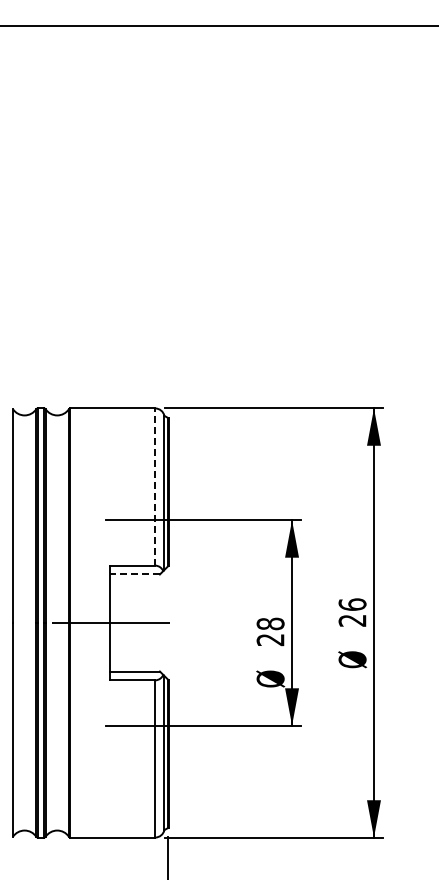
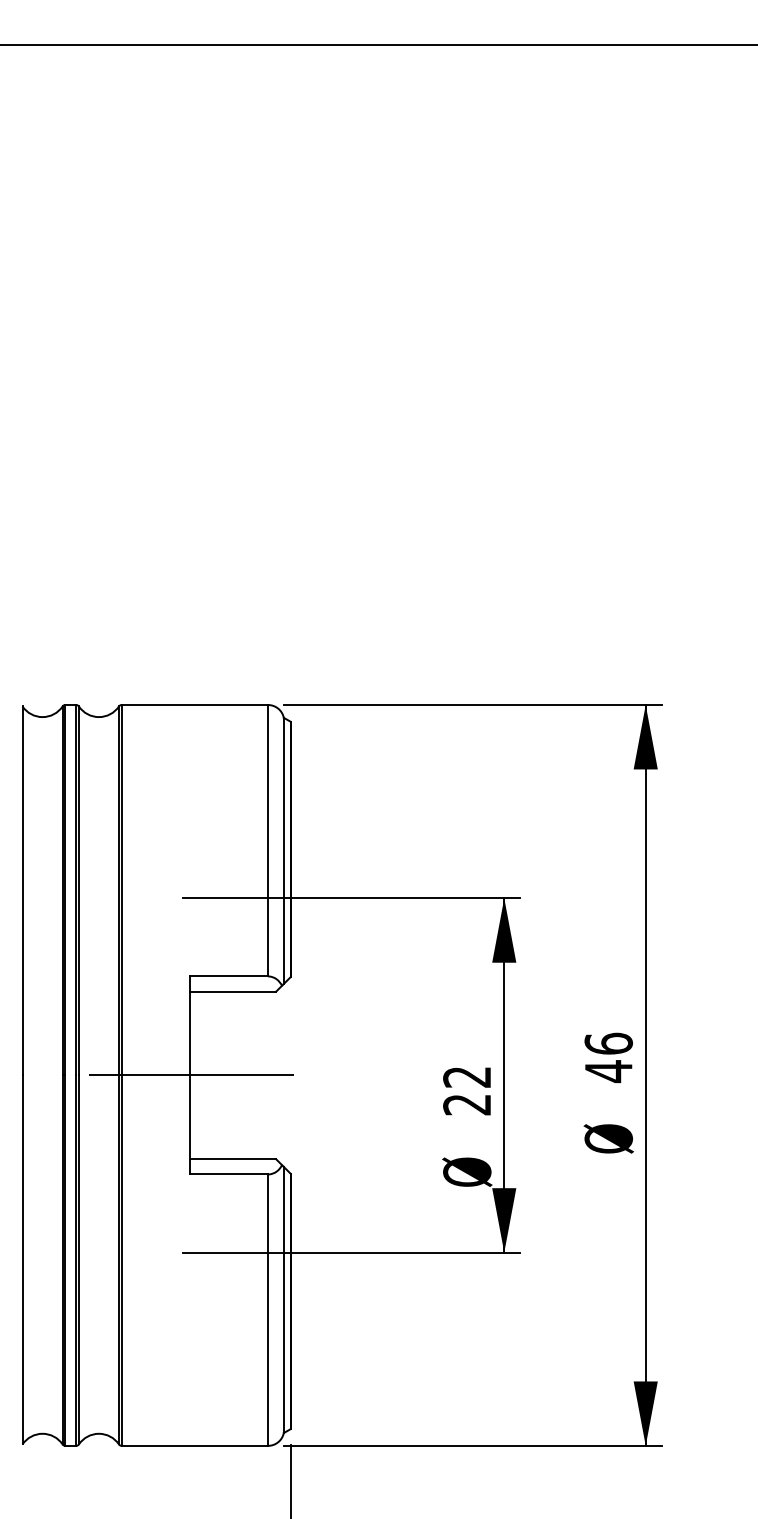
line: (155, 487) -> (268, 841), dashed -> solid
line: (134, 574) -> (232, 991), dashed -> solid
text: (352, 620) -> (608, 1071), 26 -> 46
text: (270, 623) -> (467, 1076), 28 -> 22

